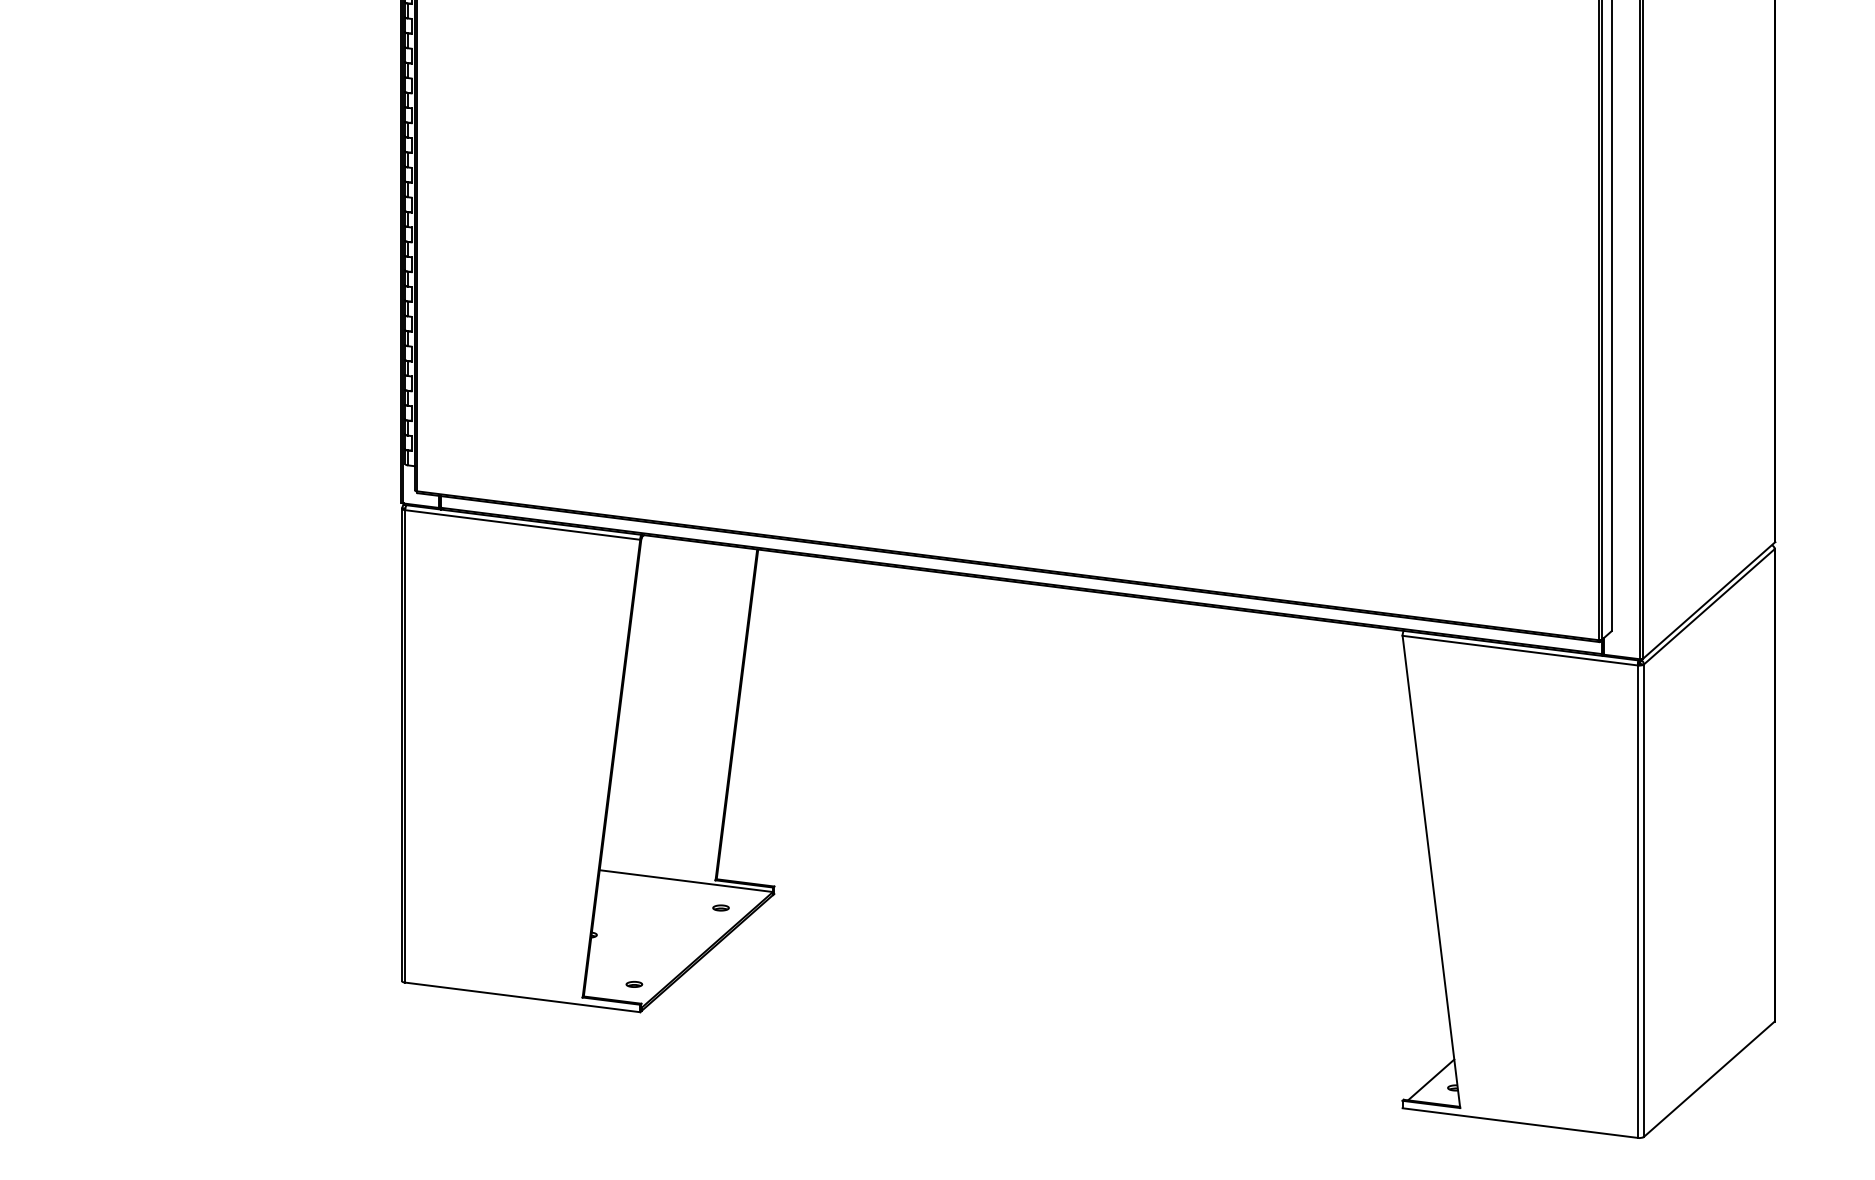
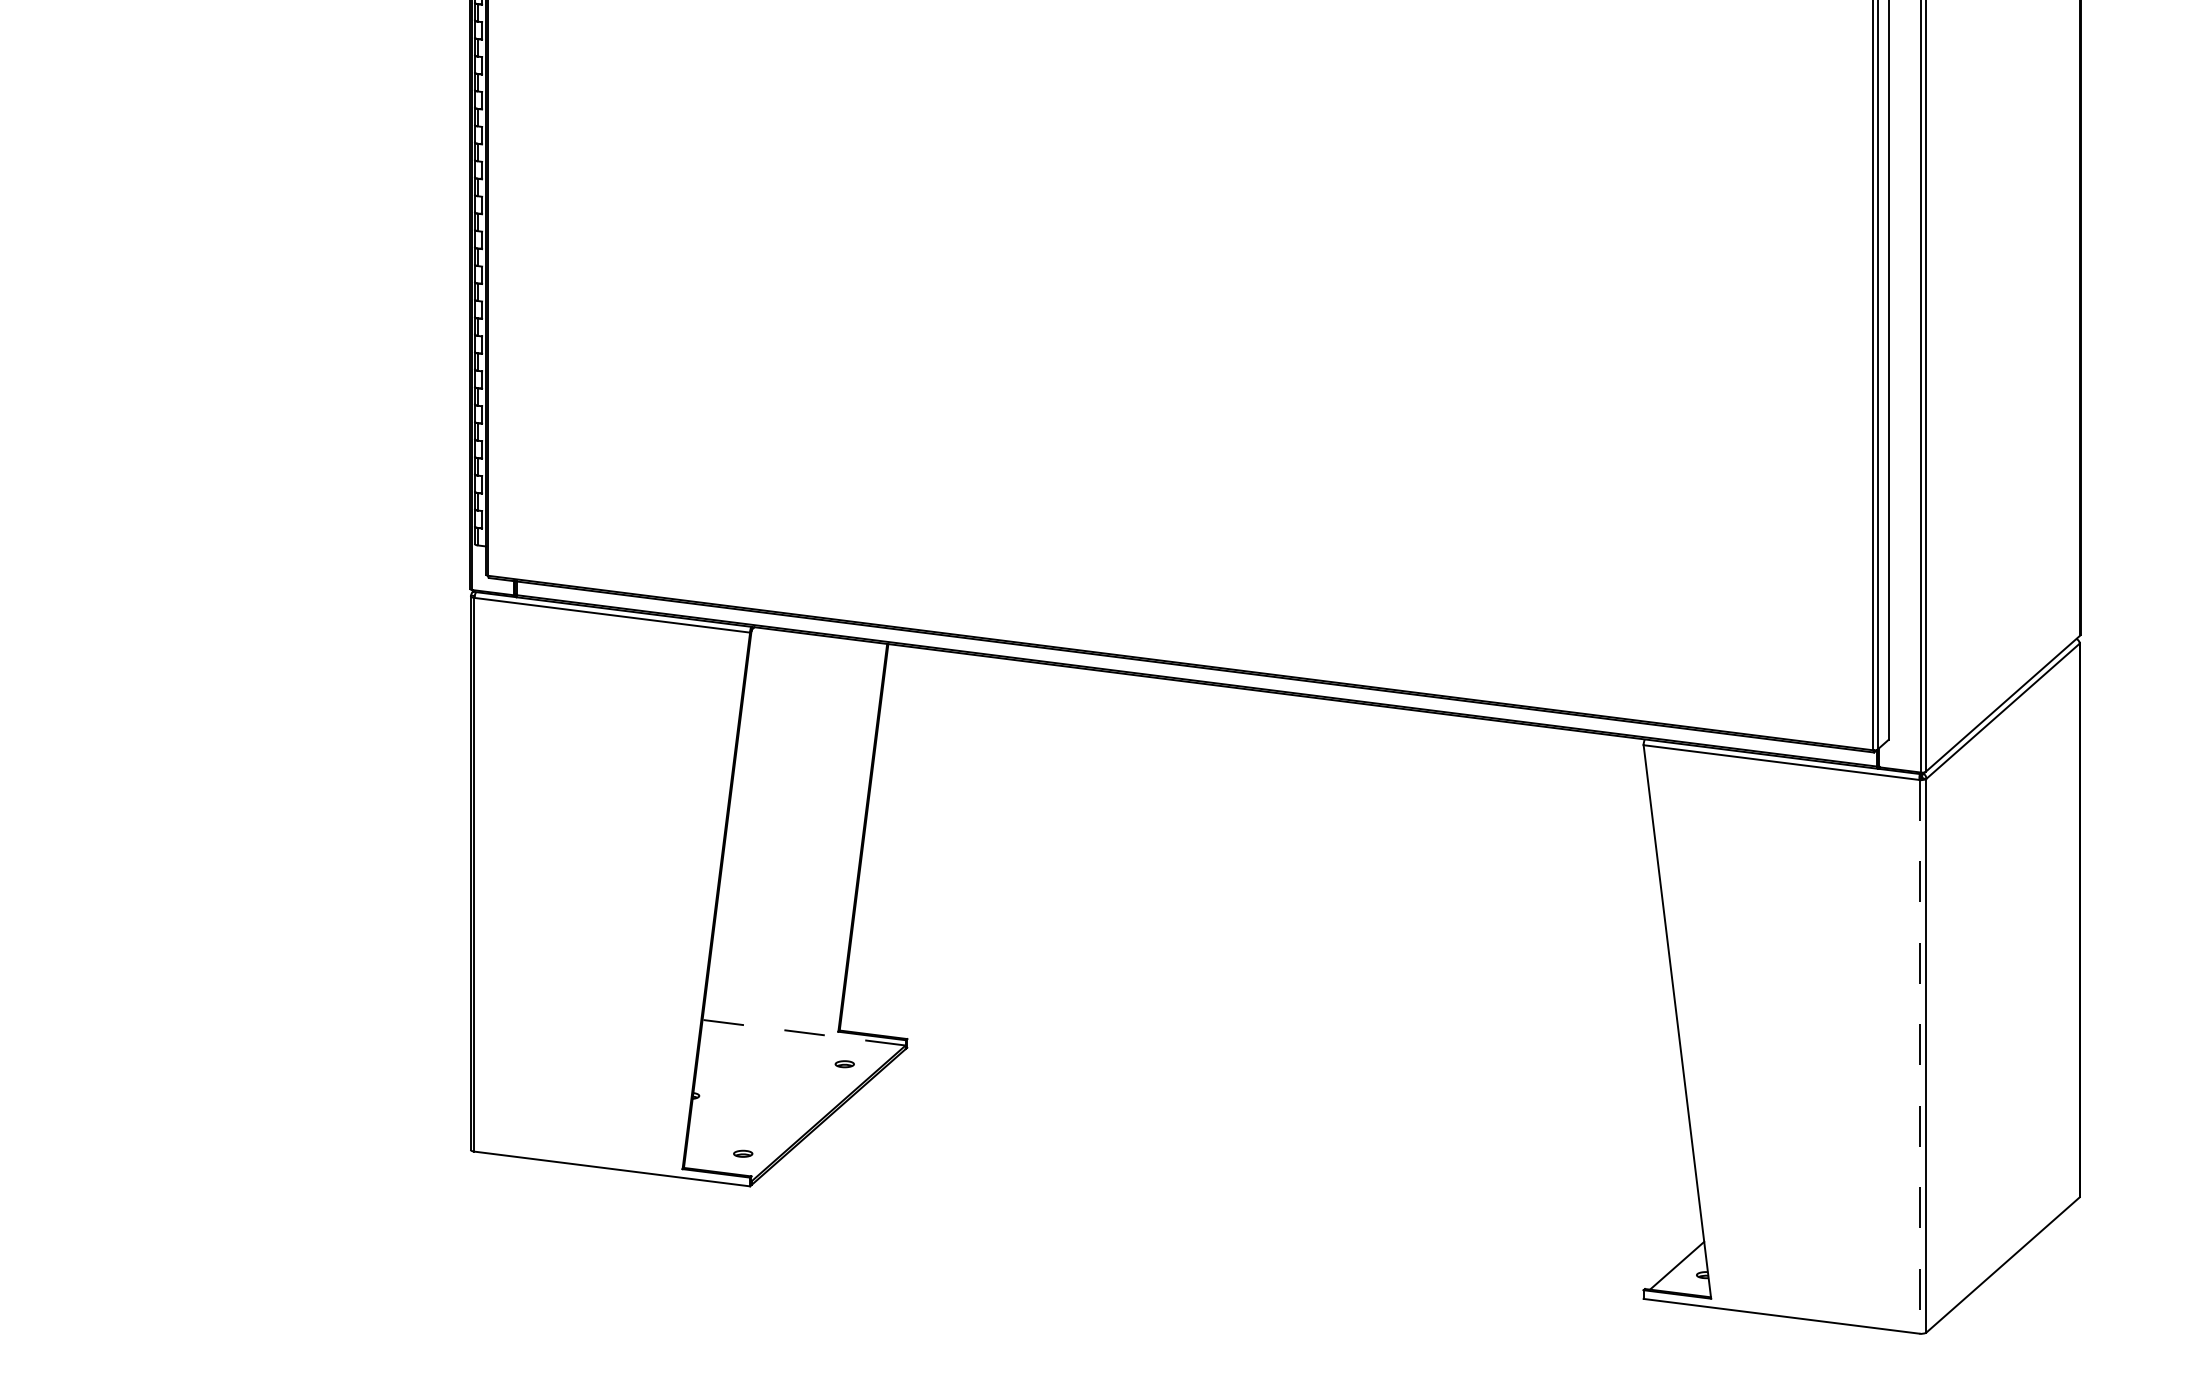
line: (685, 880) -> (803, 1032), solid -> dashed
line: (1637, 901) -> (1919, 1056), solid -> dashed

